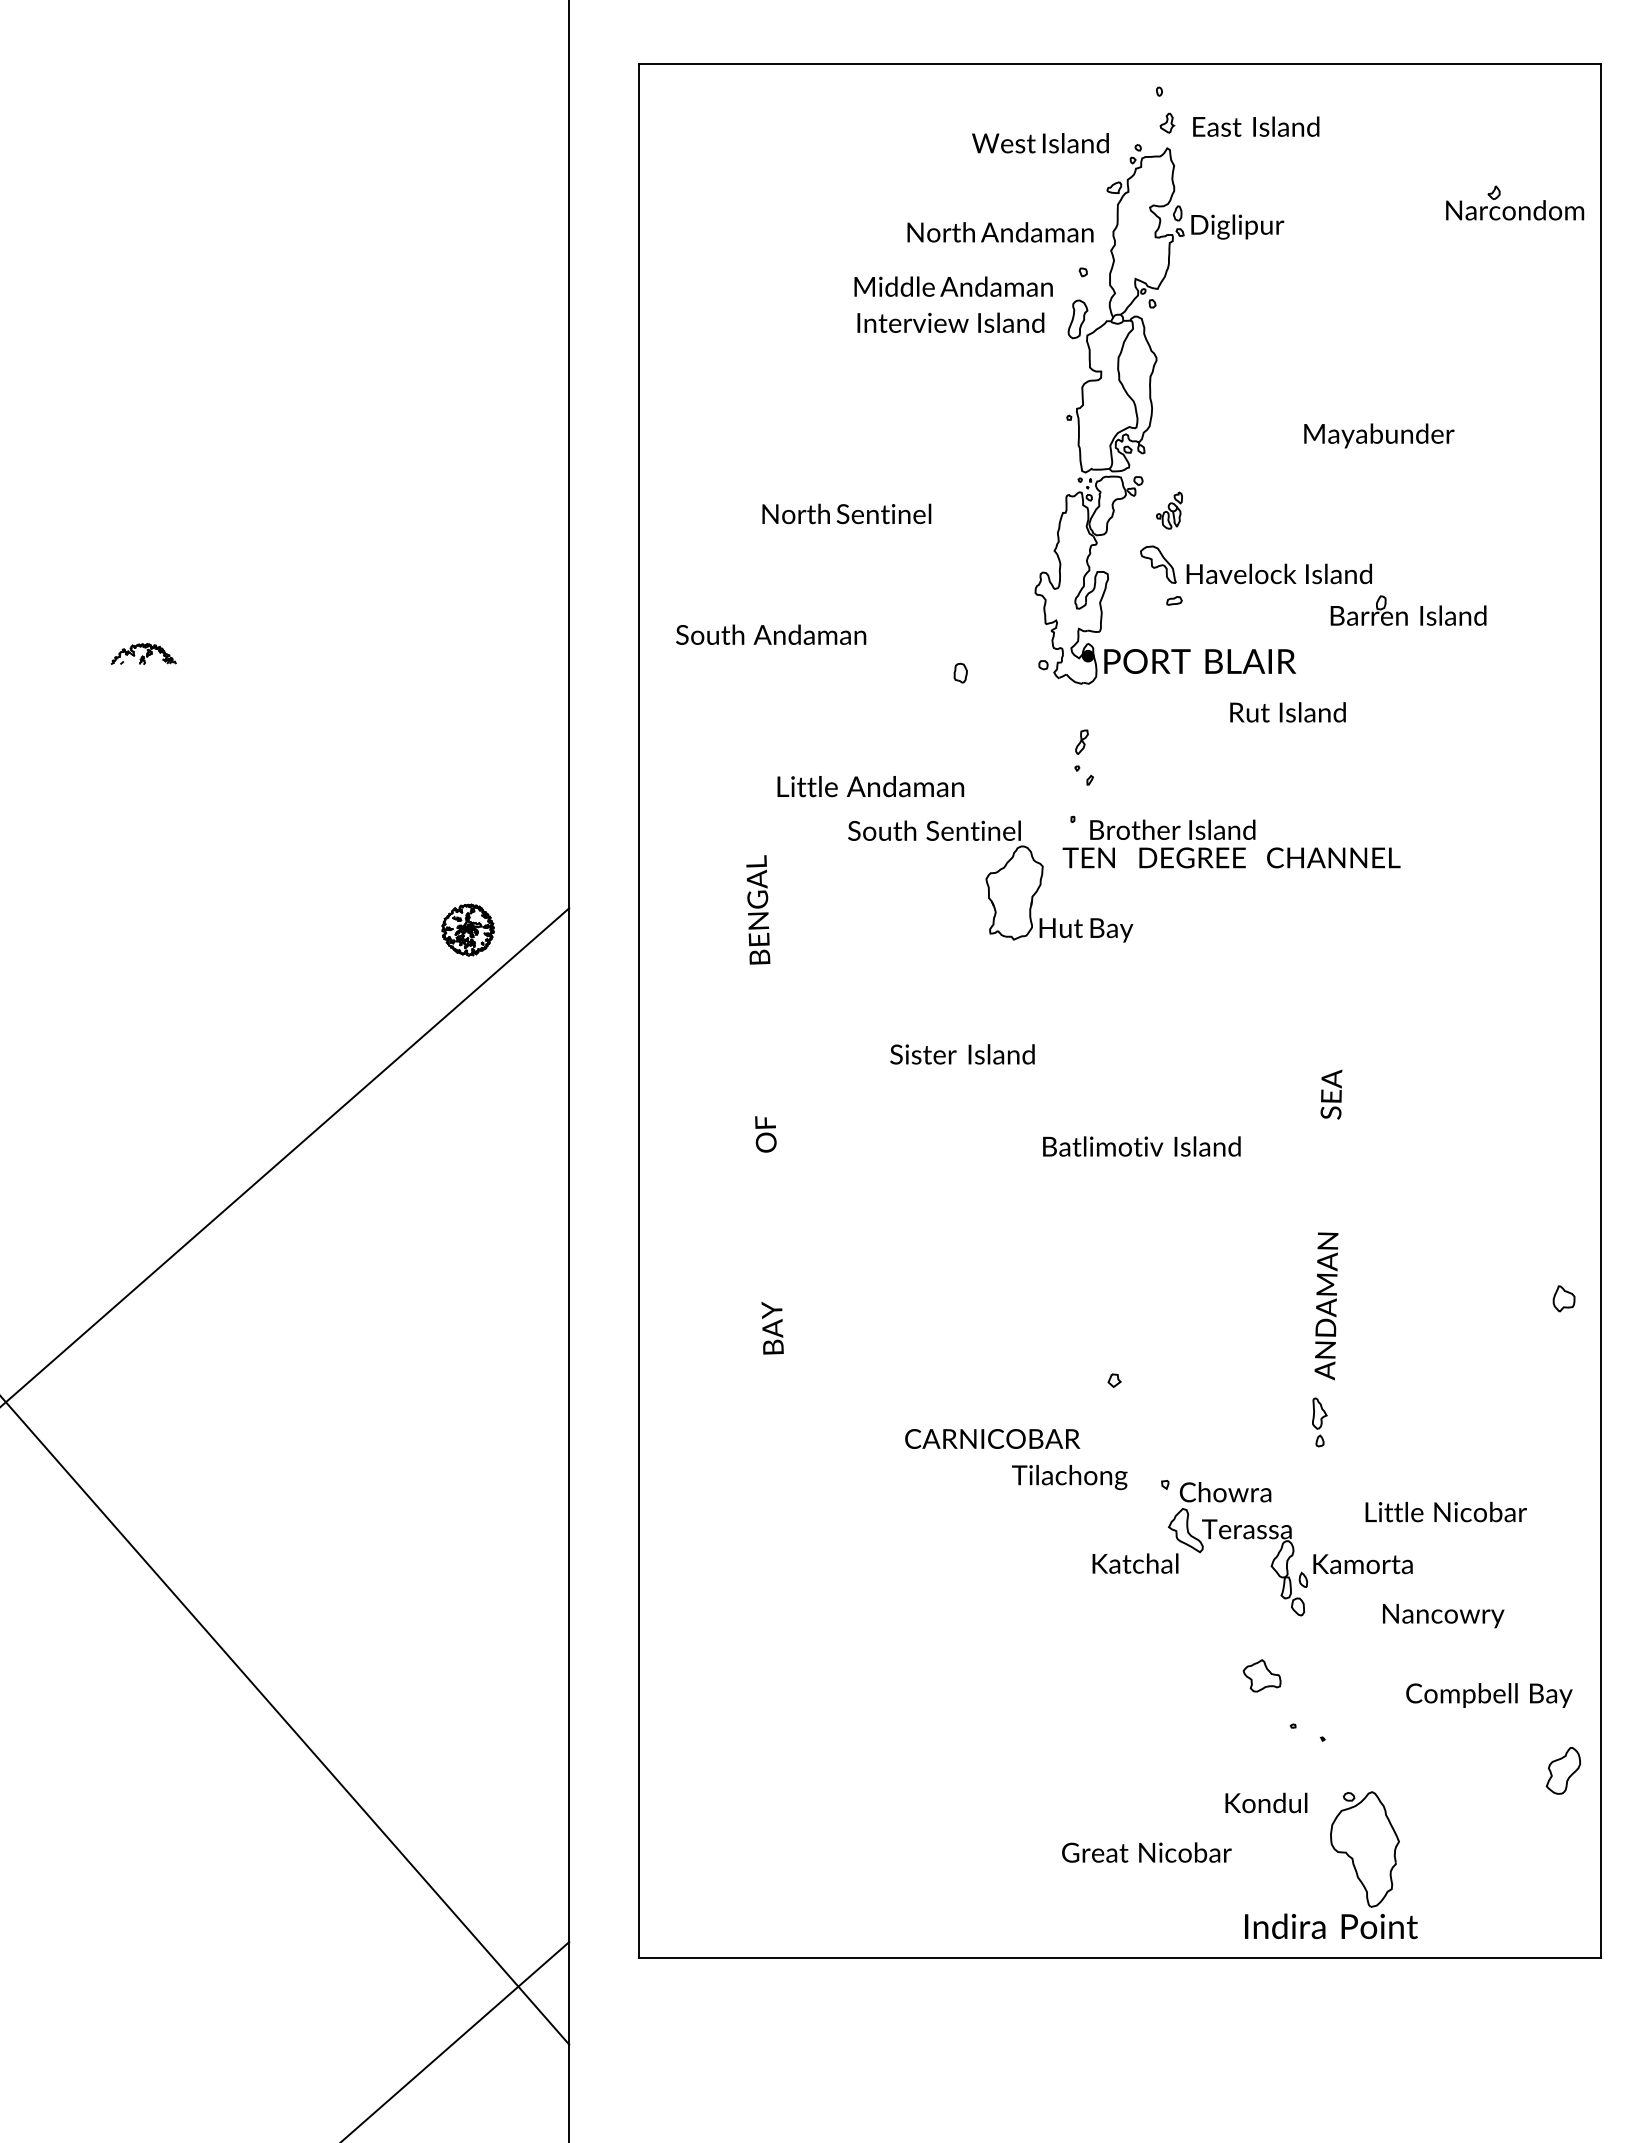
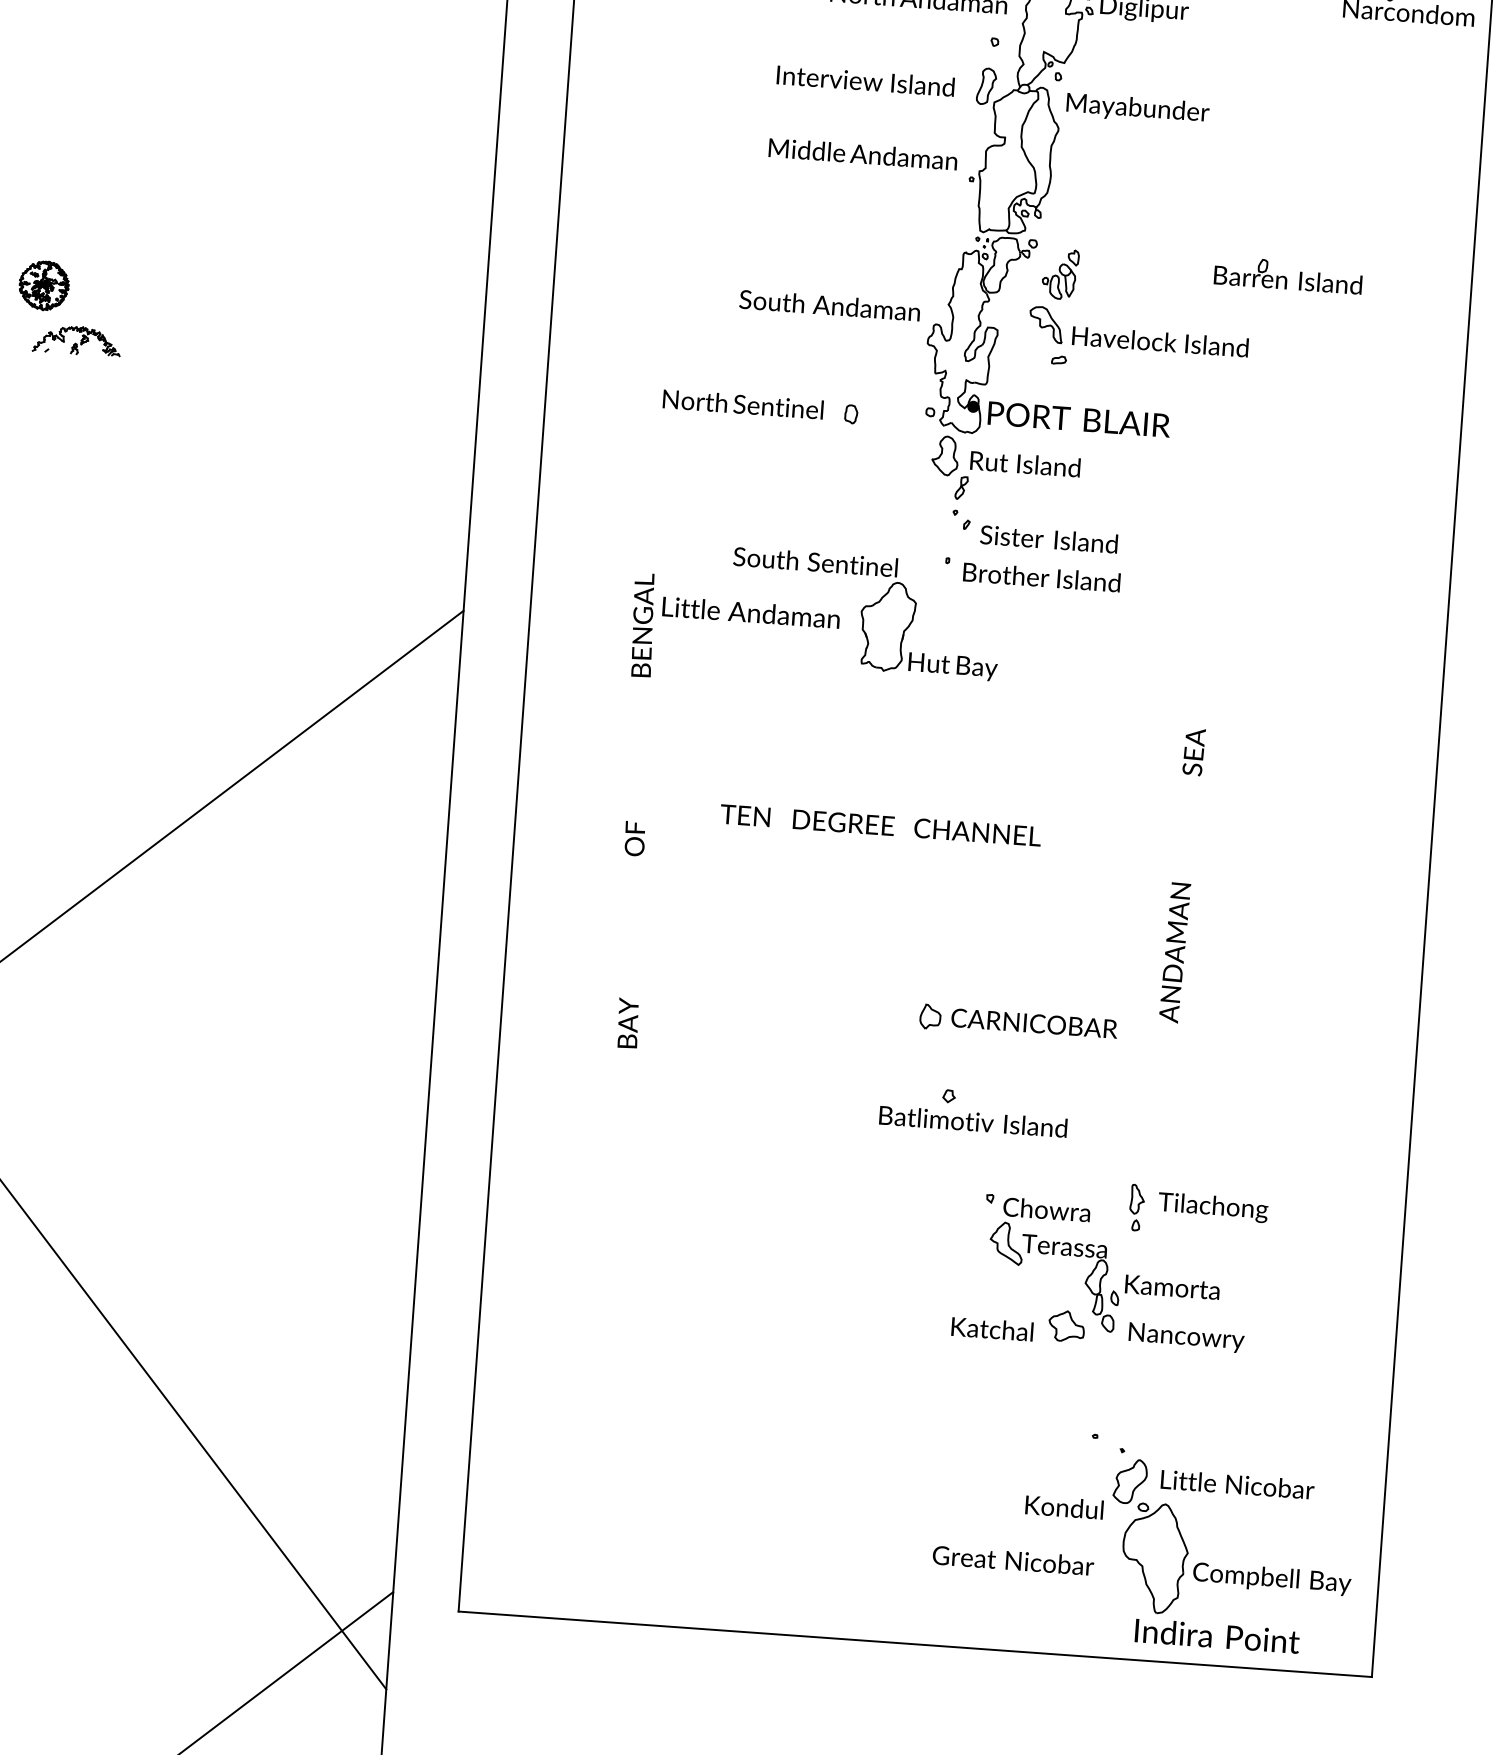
text: (953, 286) -> (863, 154), moved
text: (1379, 435) -> (1138, 108), moved
part: (1169, 510) -> (1060, 274), size x1.43
text: (846, 513) -> (743, 403), moved
part: (1408, 610) -> (1288, 275), moved
text: (771, 634) -> (830, 305), moved
part: (143, 653) -> (76, 340), size x1.43
part: (1062, 709) -> (945, 455), added
text: (1287, 712) -> (1024, 464), moved
text: (870, 786) -> (750, 612), moved
text: (1231, 857) -> (880, 825), moved
part: (467, 929) -> (43, 285), moved
text: (962, 1054) -> (1049, 539), moved
text: (1141, 1146) -> (973, 1121), moved
text: (1328, 1224) -> (1182, 875), moved
part: (1563, 1298) -> (929, 1016), moved
part: (1319, 1422) -> (1136, 1207), moved
text: (992, 1438) -> (1034, 1023), moved
text: (1069, 1477) -> (1212, 1207), moved
text: (1445, 1511) -> (1237, 1484), moved
text: (1135, 1563) -> (992, 1329), moved
text: (1443, 1615) -> (1186, 1337), moved
part: (1261, 1675) -> (1066, 1325), moved
text: (1489, 1695) -> (1272, 1579), moved
part: (1563, 1770) -> (1130, 1481), moved
text: (1146, 1852) -> (1013, 1560), moved
text: (1331, 1926) -> (1217, 1636), moved

